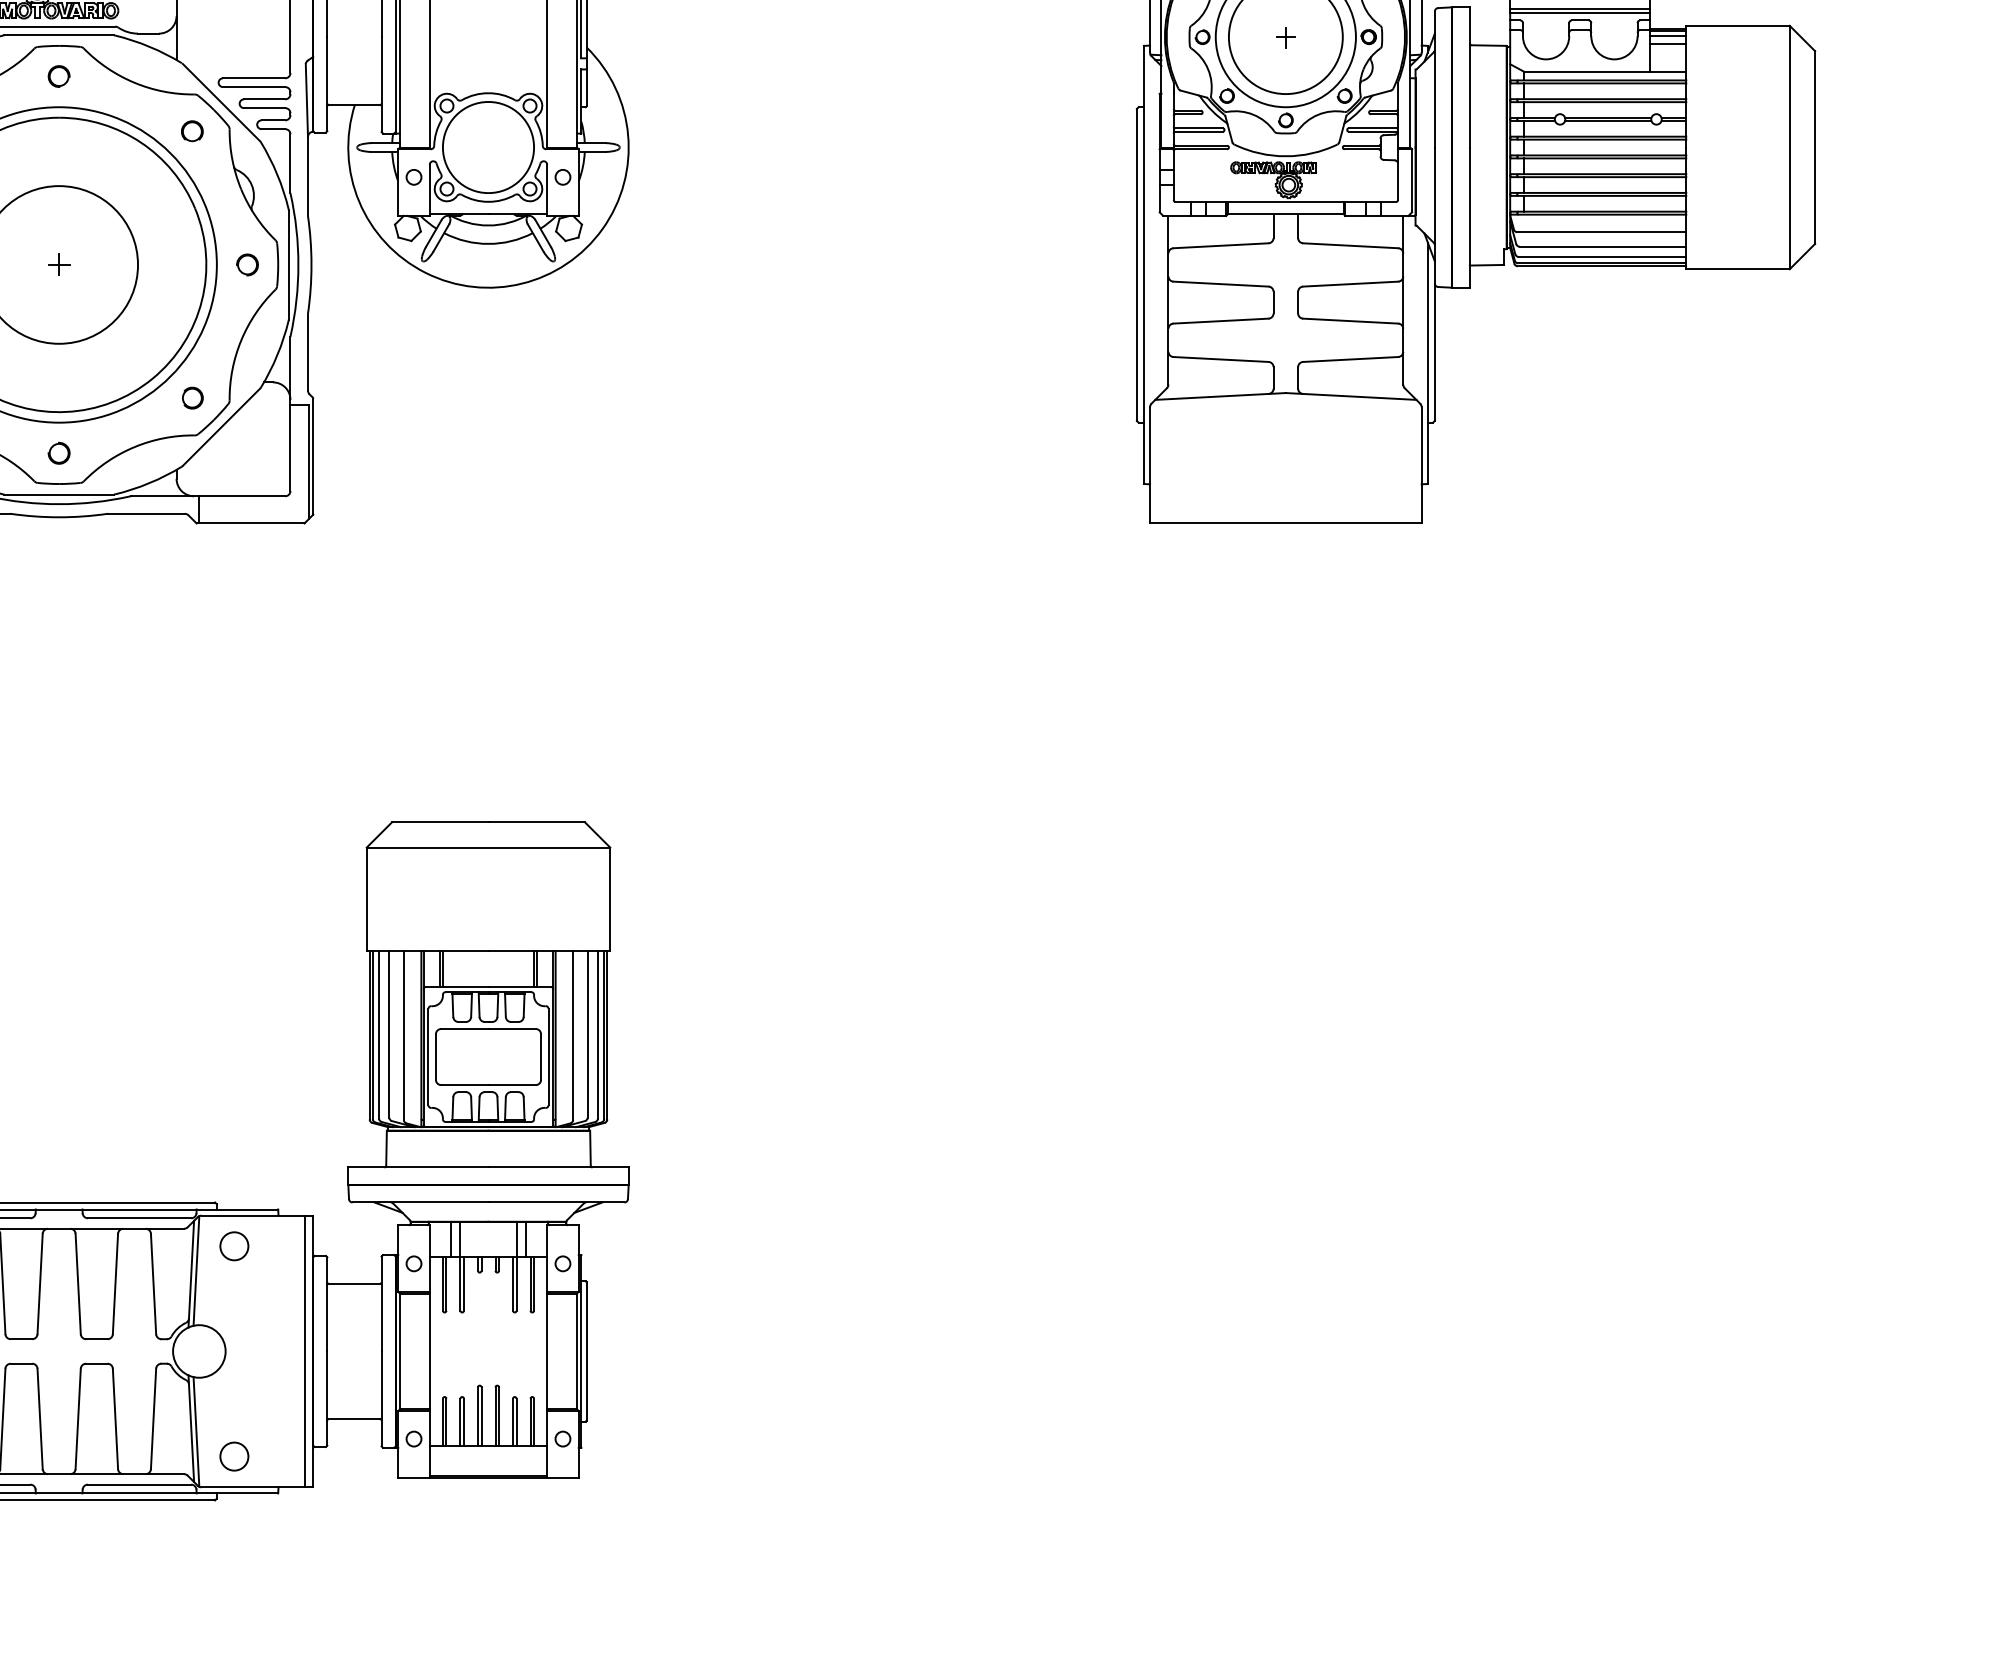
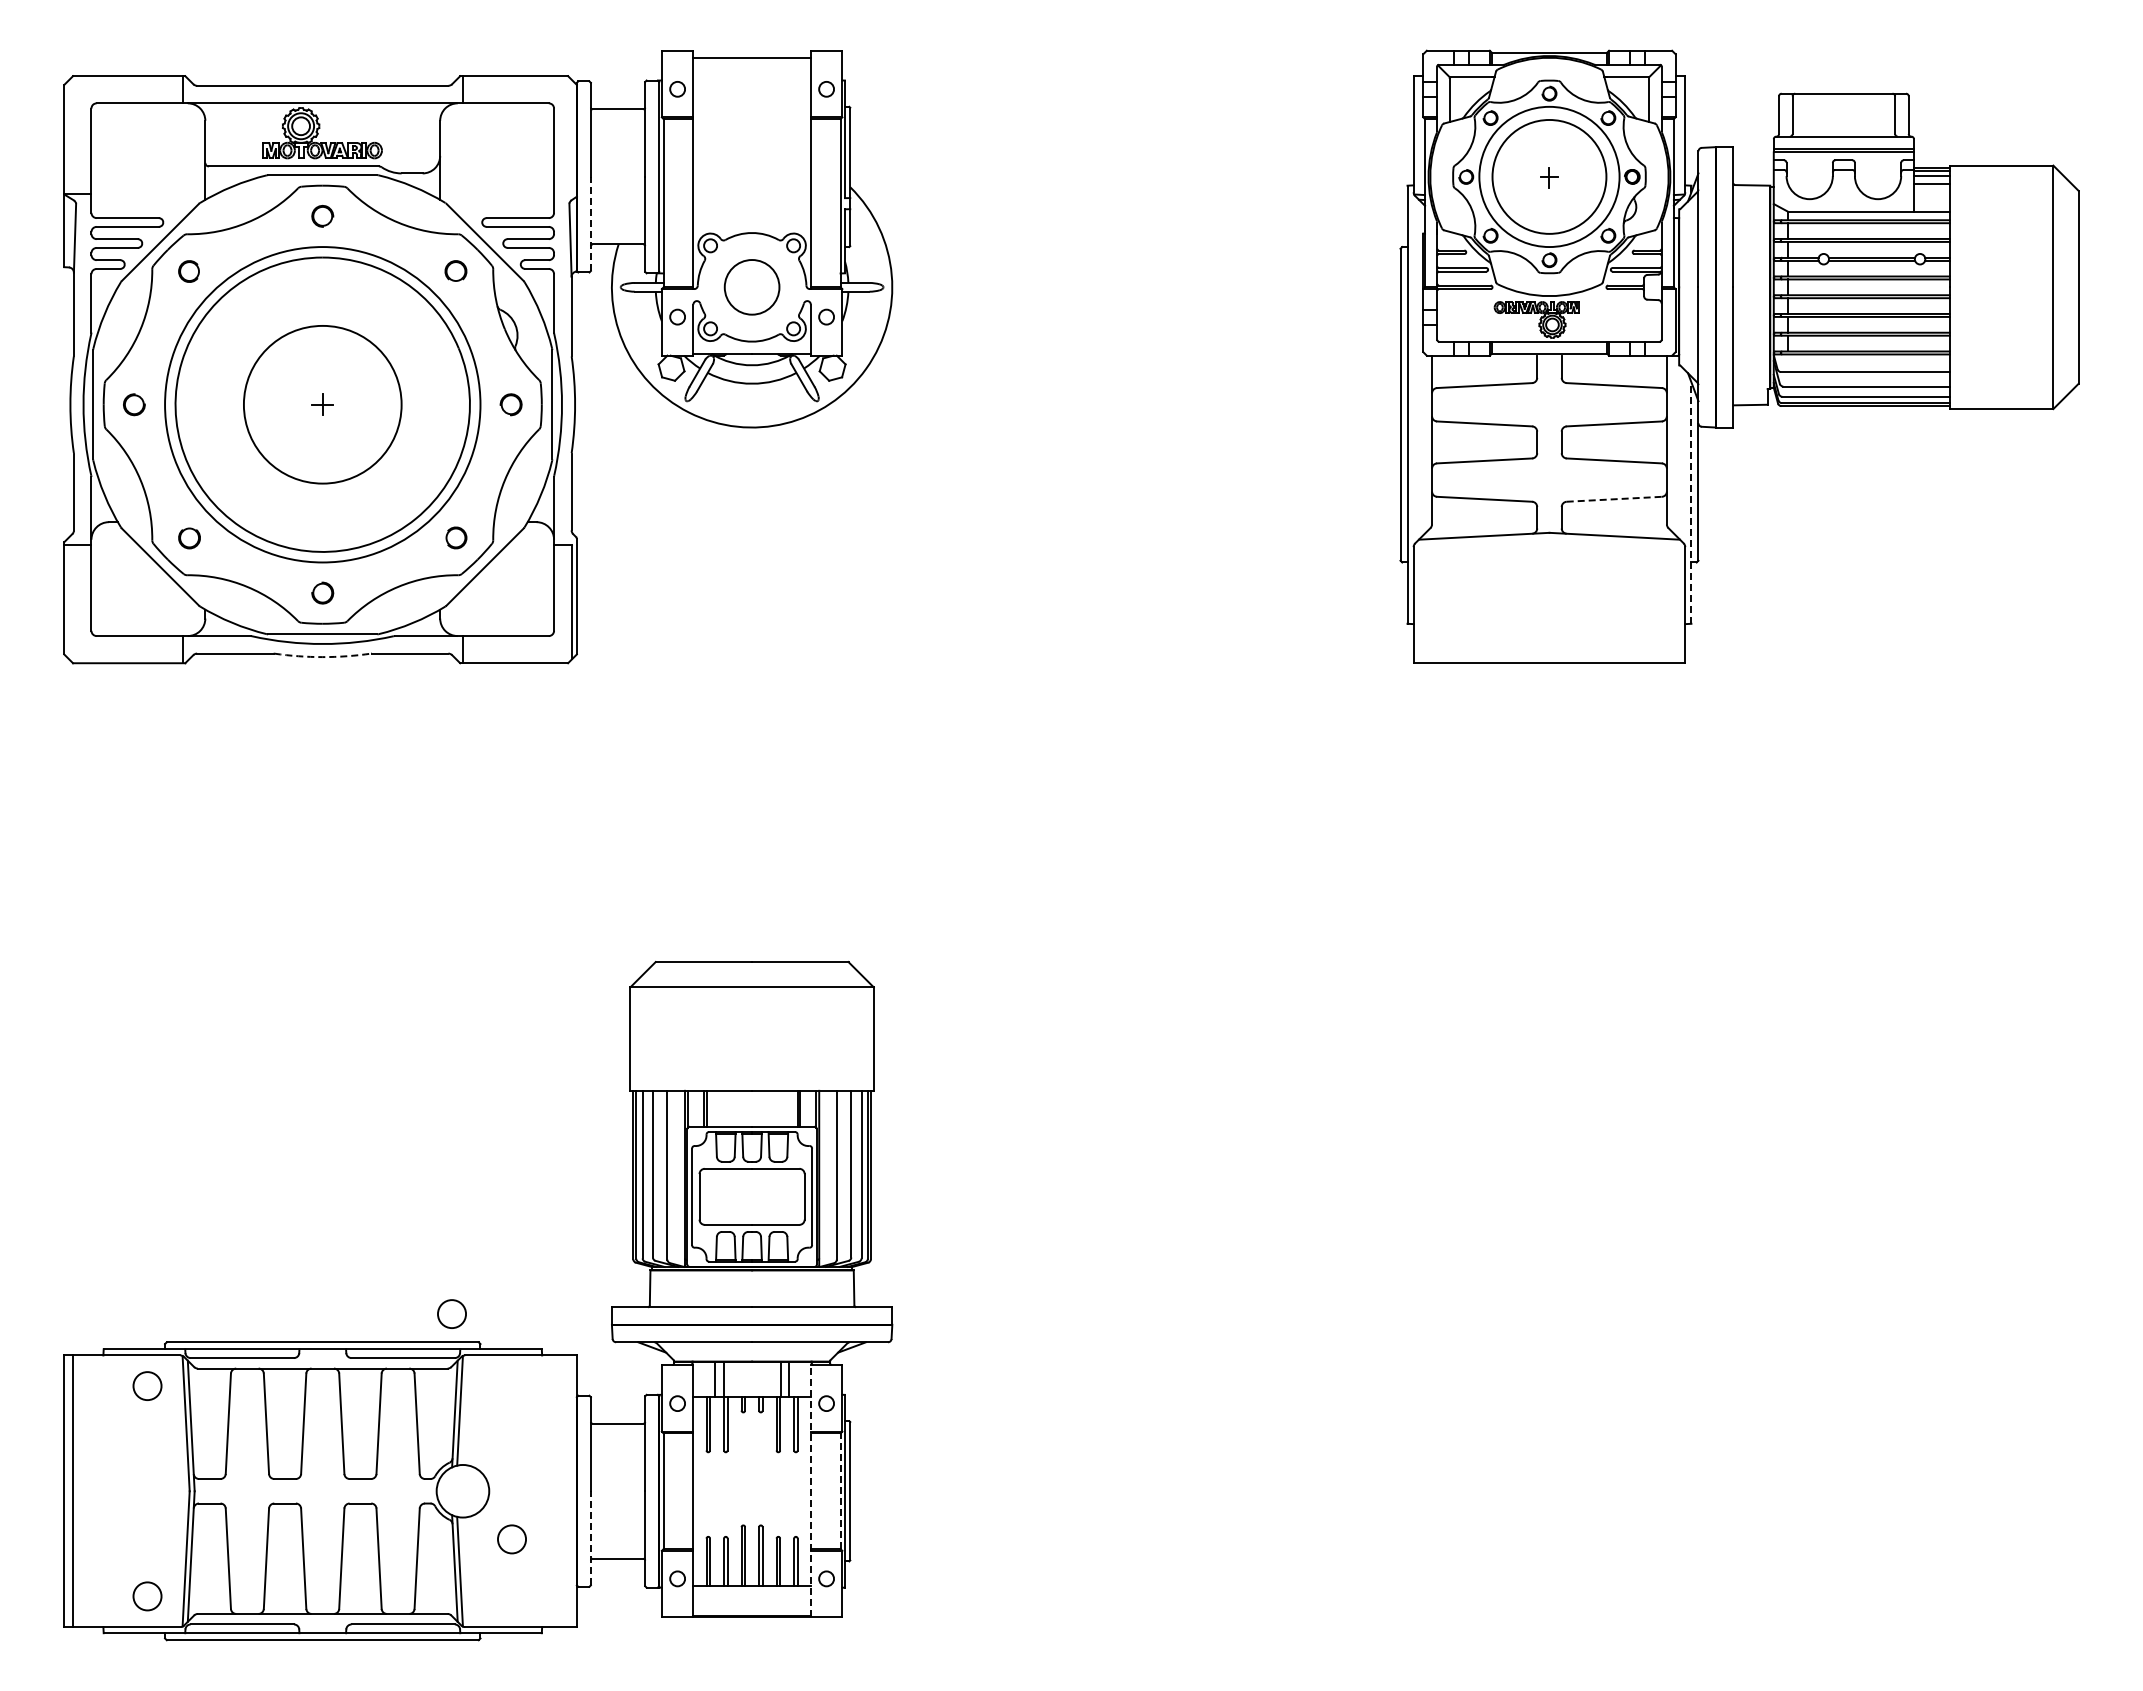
line: (326, 83) -> (590, 223), solid -> dashed
circle: (487, 146) -> (751, 286), size x0.6
line: (1350, 359) -> (1614, 499), solid -> dashed
line: (1427, 363) -> (1691, 503), solid -> dashed
arc: (58, 517) -> (322, 657), solid -> dashed
circle: (233, 1245) -> (451, 1313), moved
line: (546, 1350) -> (810, 1490), solid -> dashed
line: (304, 1351) -> (568, 1491), removed
line: (576, 1351) -> (840, 1491), solid -> dashed
line: (326, 1397) -> (590, 1537), solid -> dashed
circle: (233, 1456) -> (511, 1539), moved

